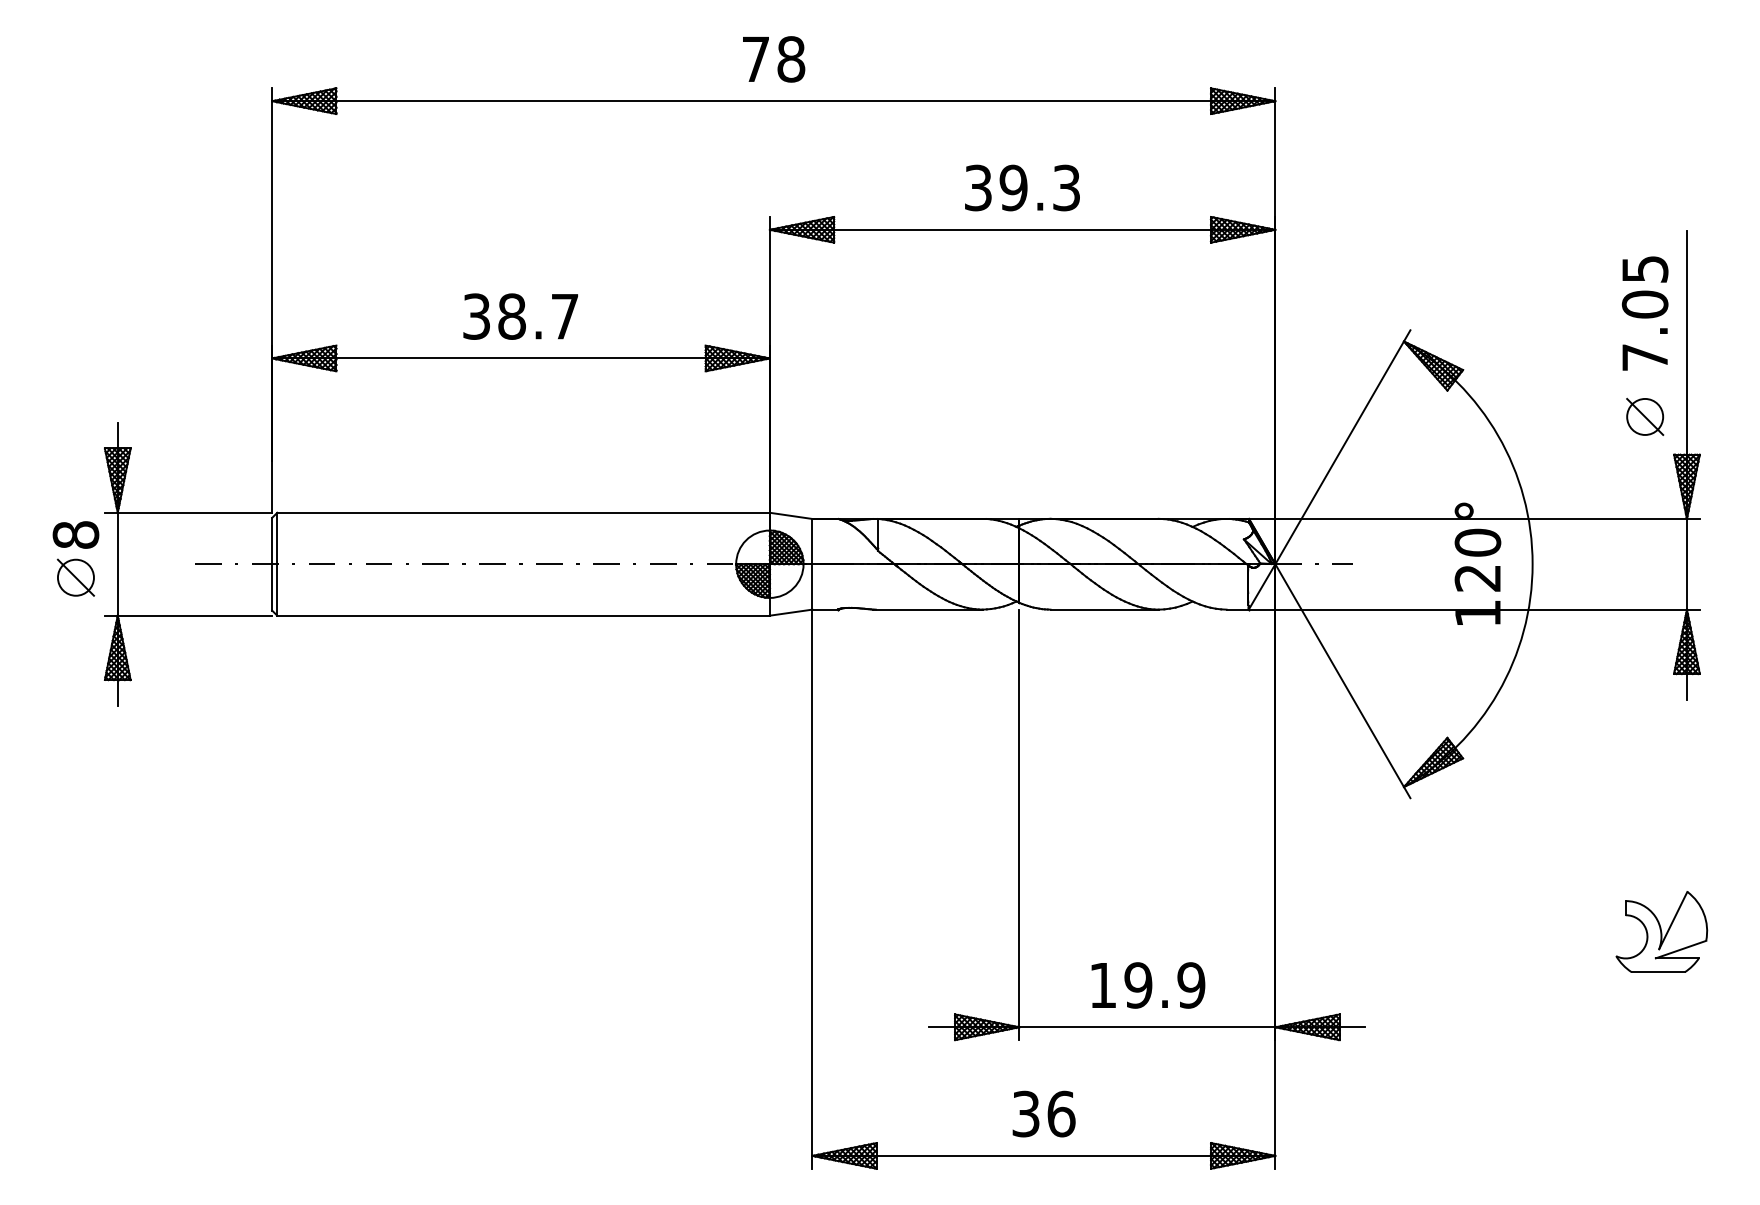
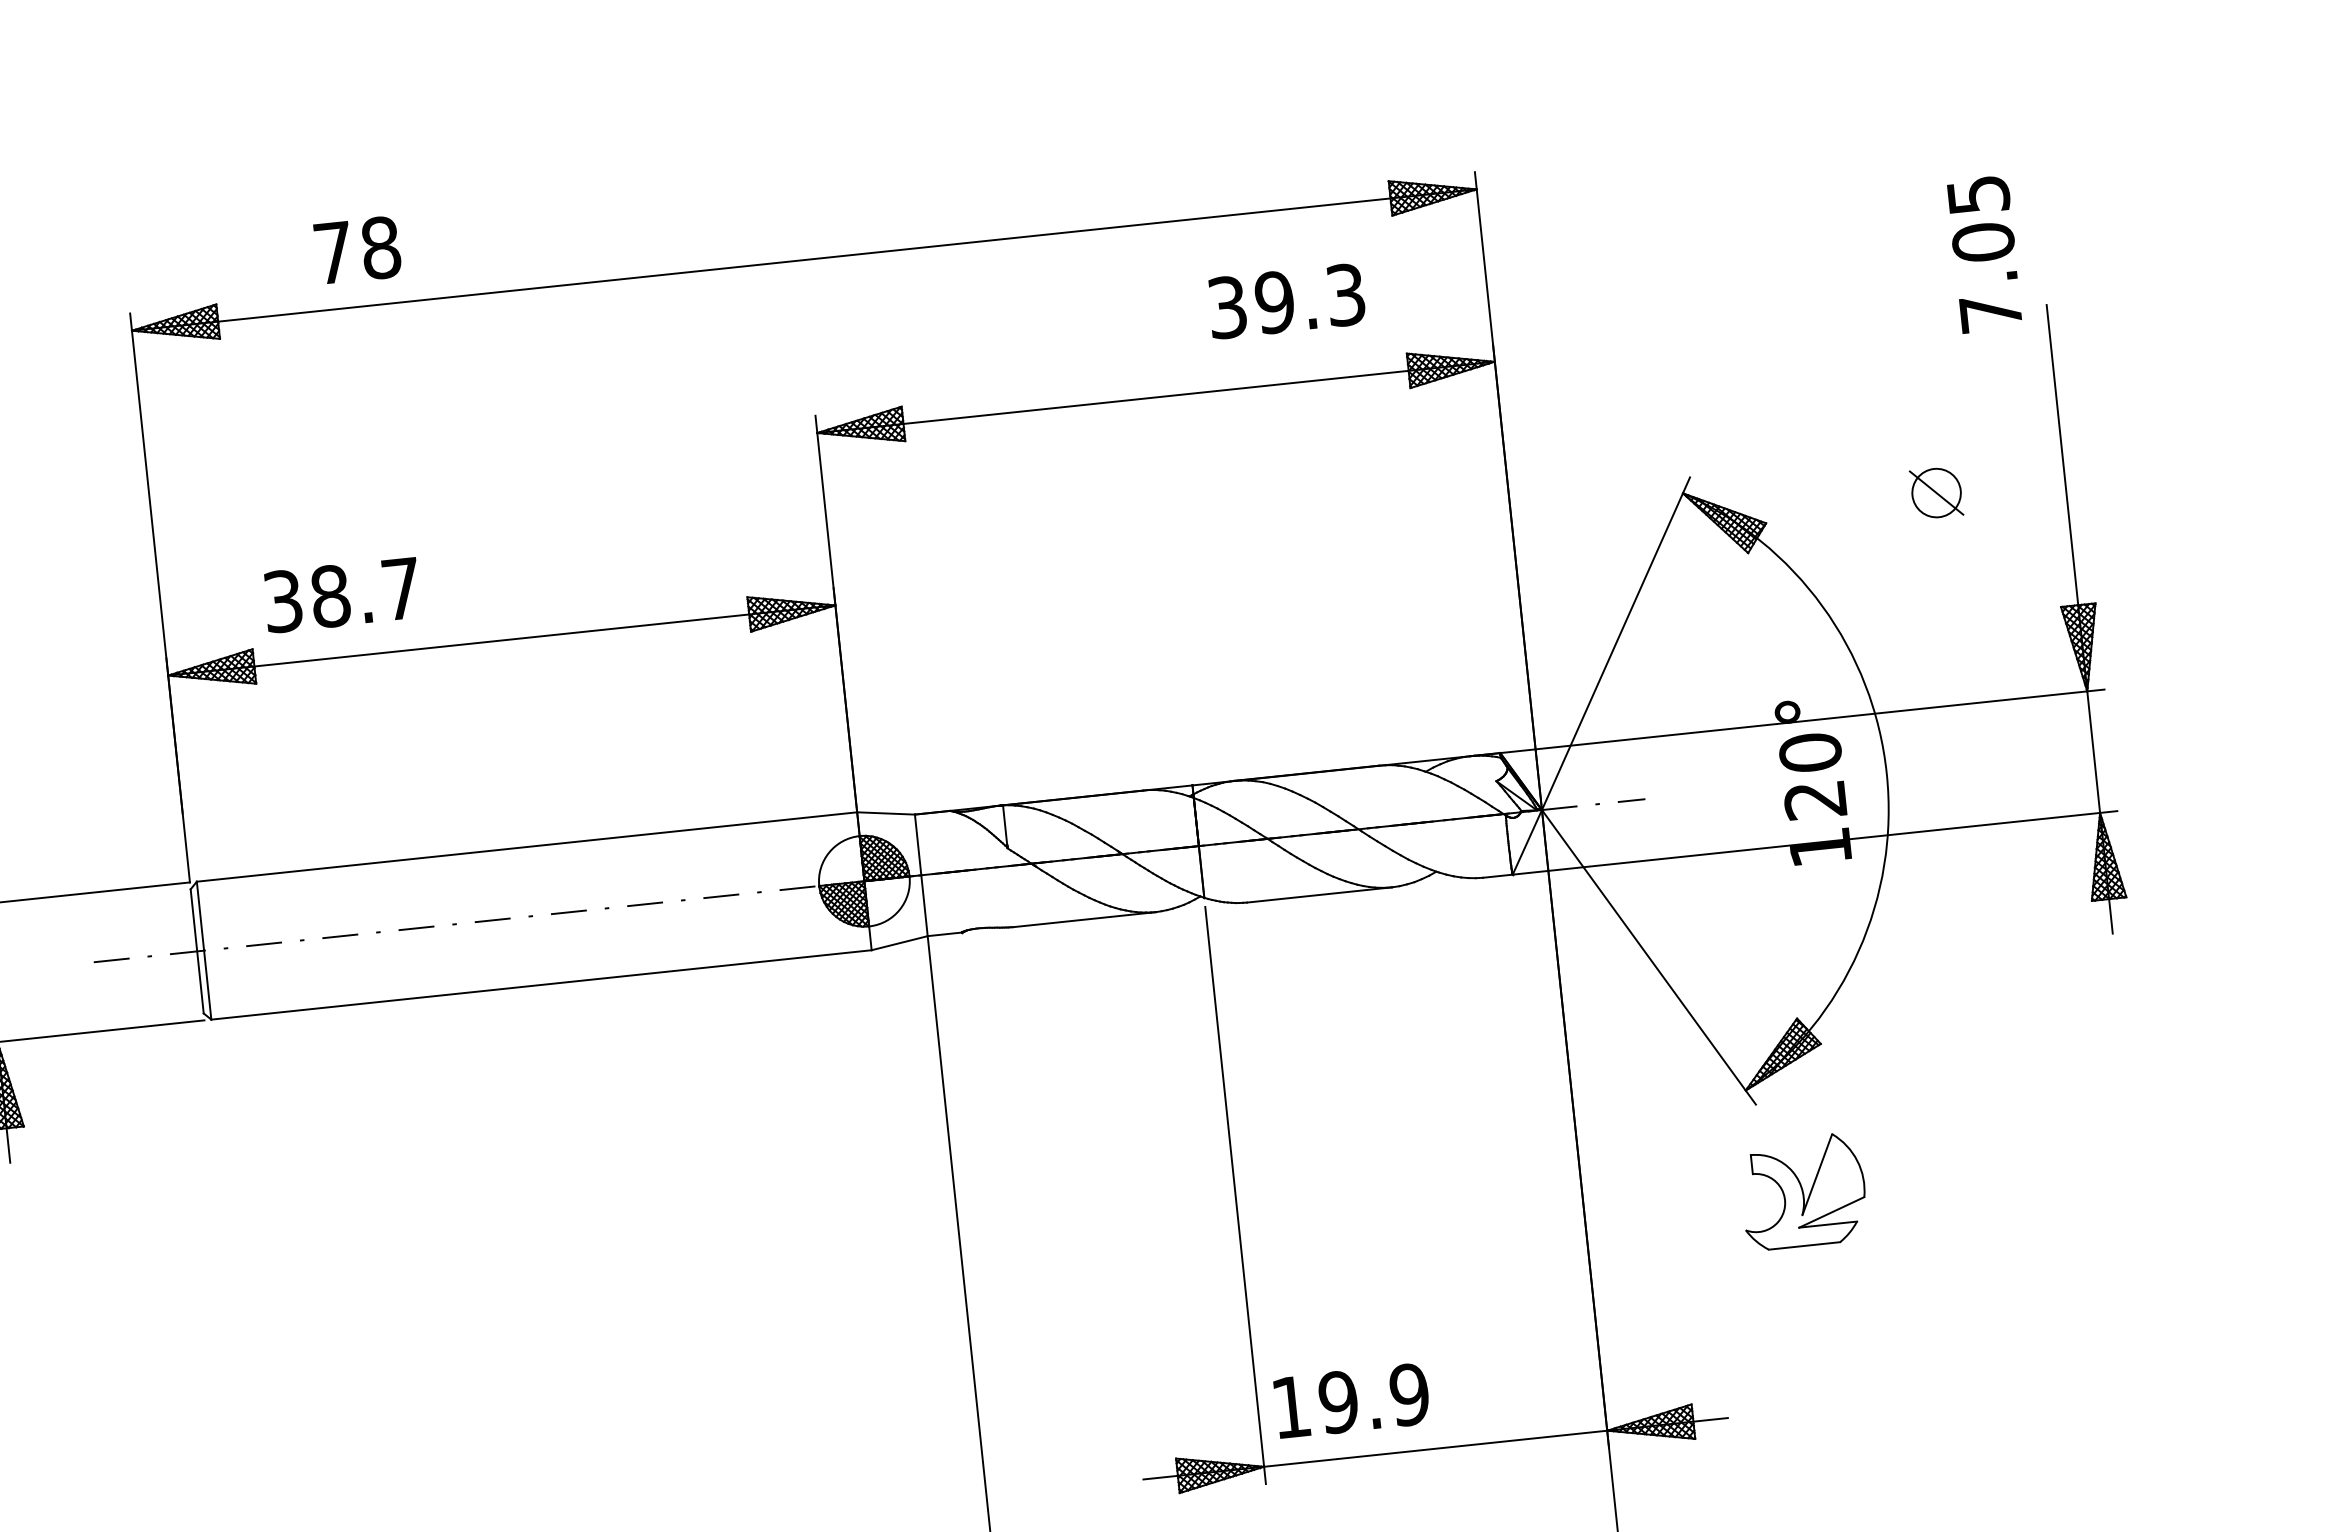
text: (774, 59) -> (358, 250), moved
text: (1022, 187) -> (1286, 300), moved
text: (1644, 313) -> (1983, 254), moved
text: (520, 316) -> (341, 595), moved
part: (1645, 416) -> (1937, 492), moved
part: (1661, 931) -> (1803, 1190), moved
text: (1148, 985) -> (1352, 1400), moved

